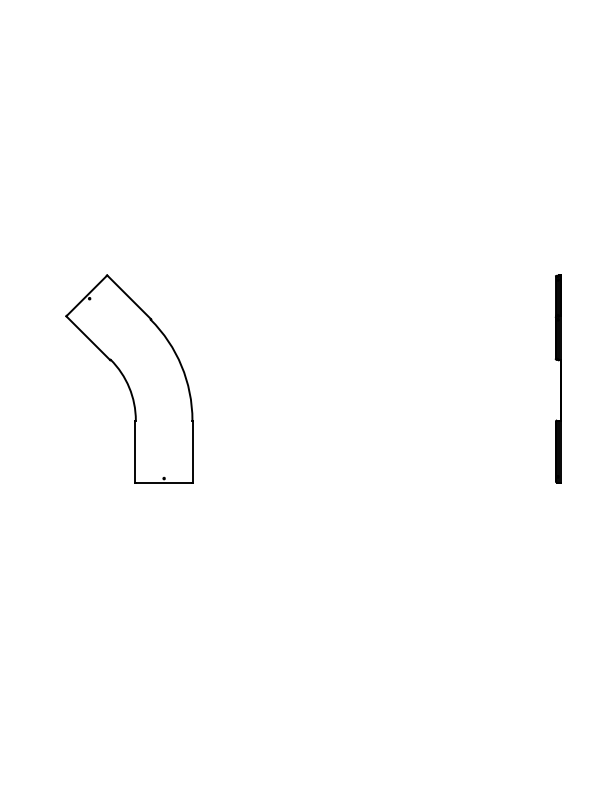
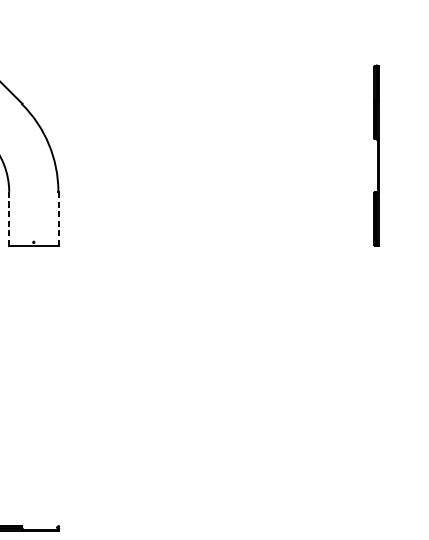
line: (193, 451) -> (59, 218), solid -> dashed
line: (135, 452) -> (8, 219), solid -> dashed

